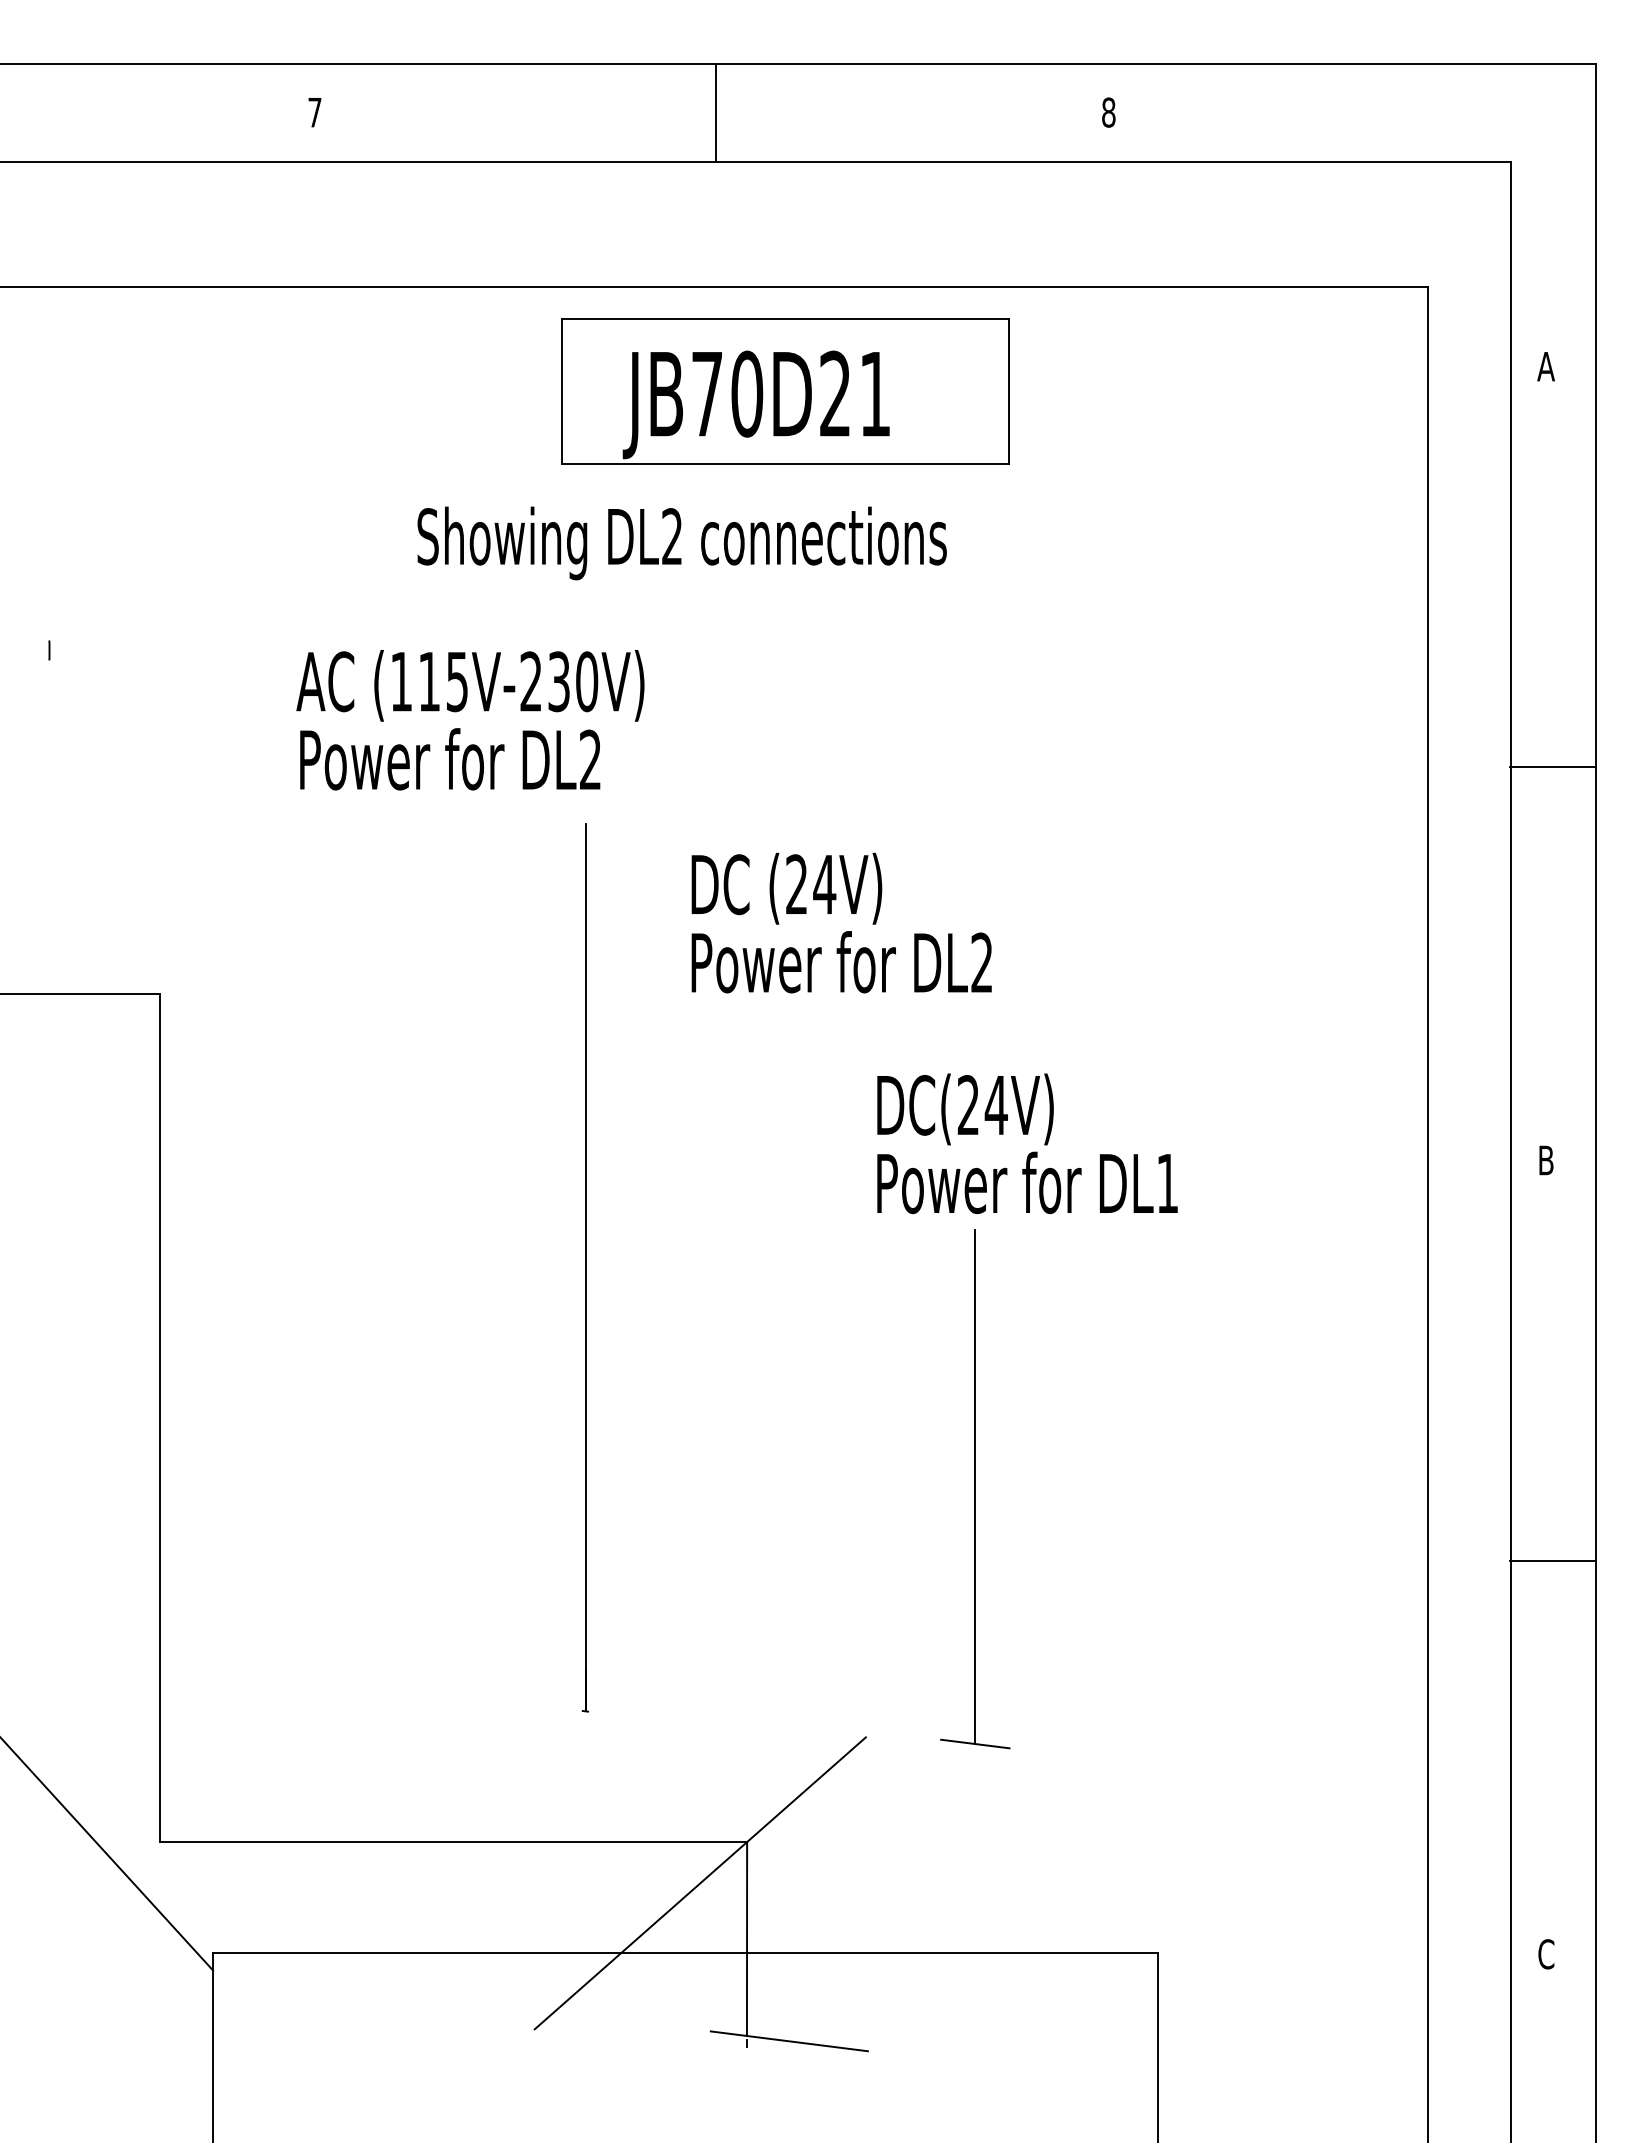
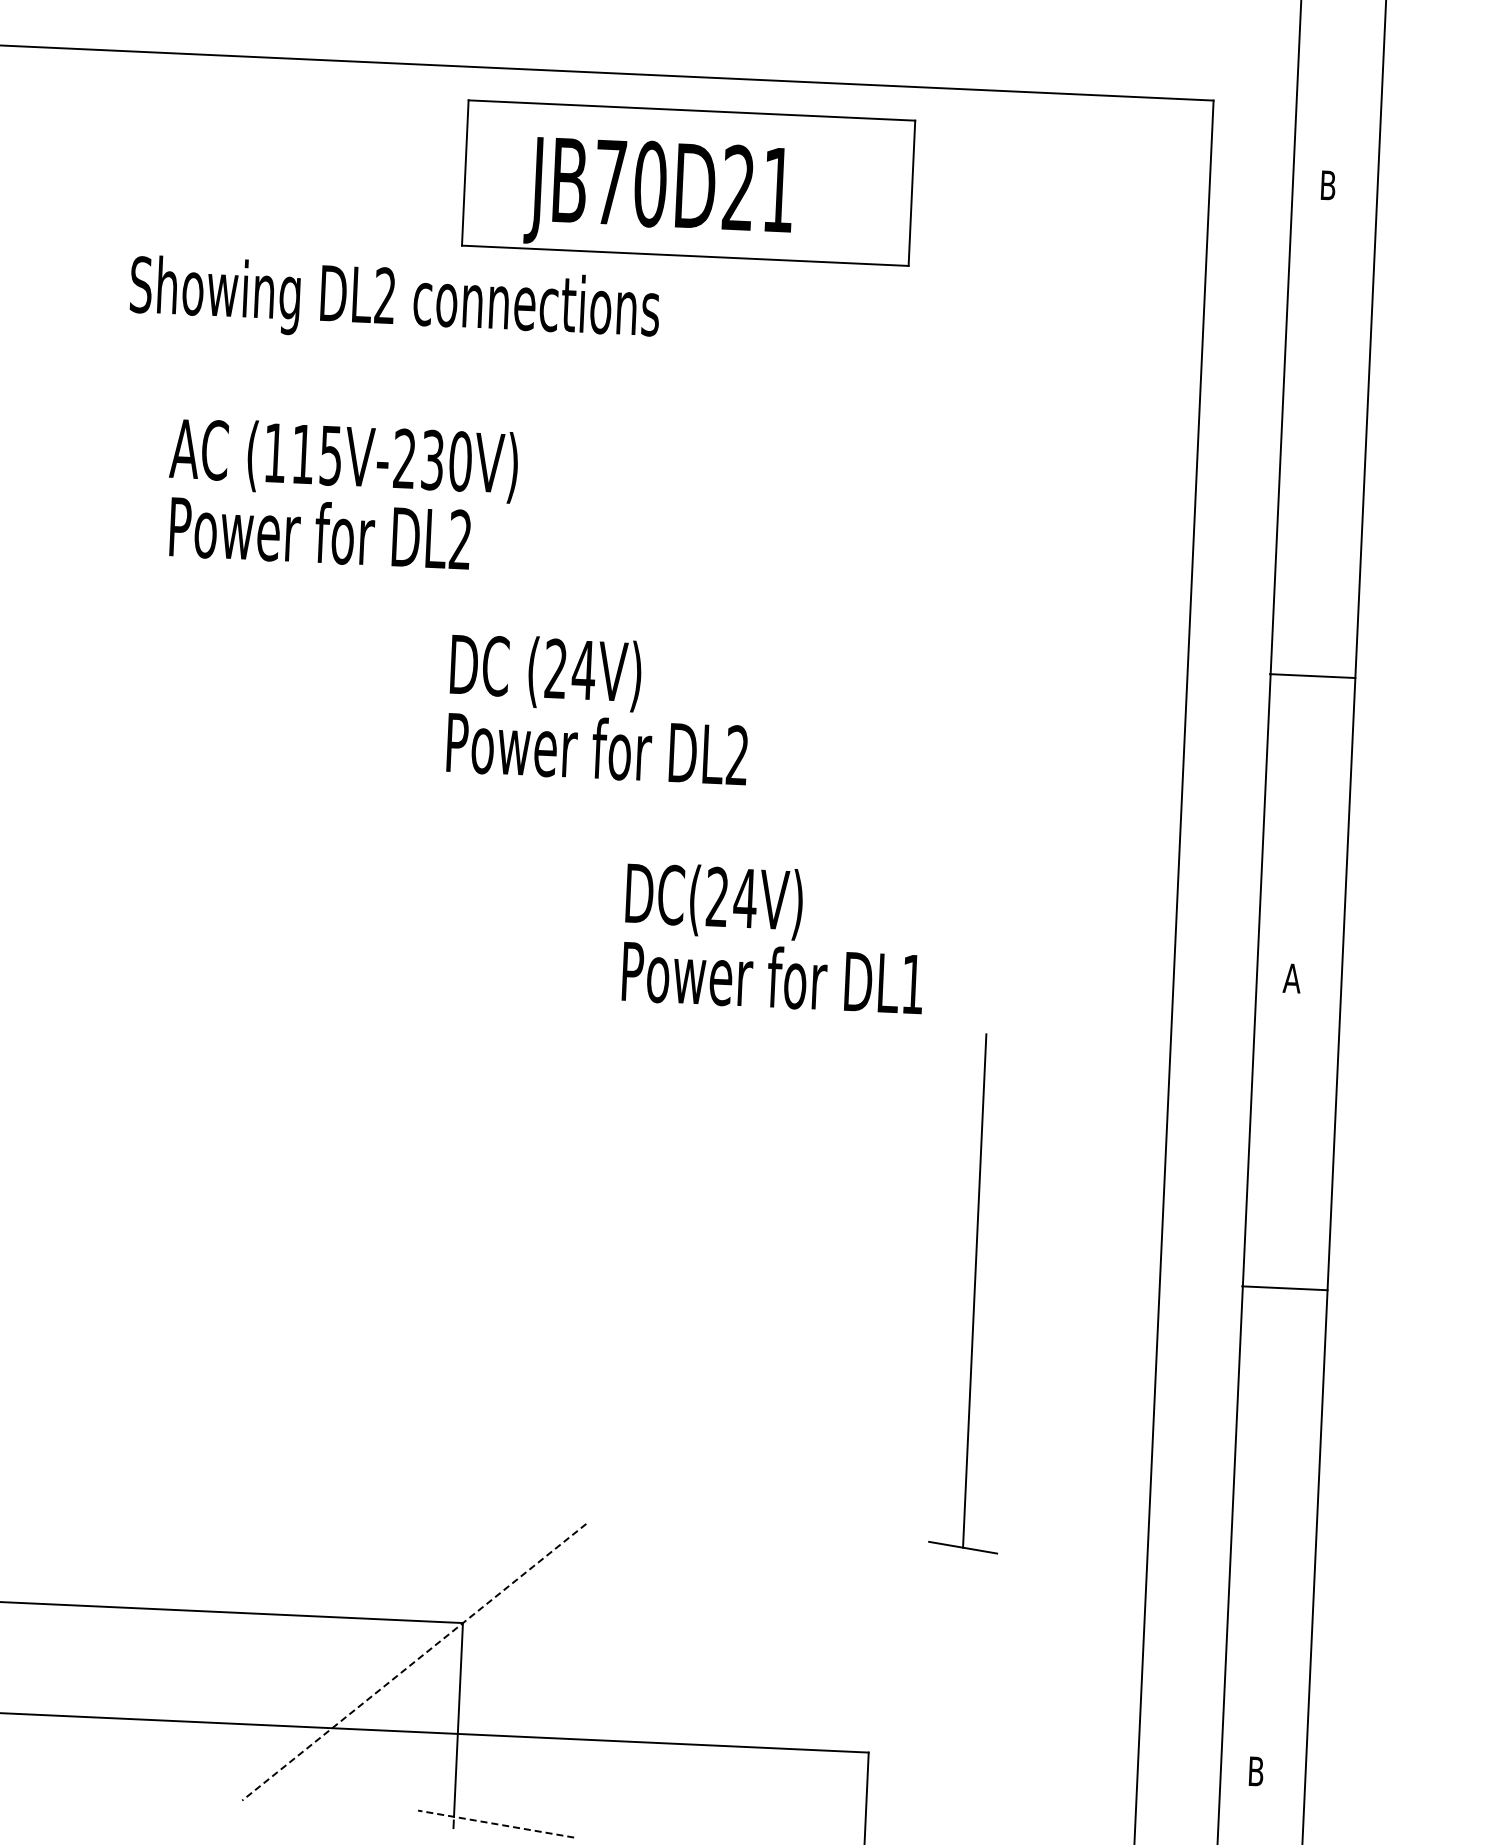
text: (1545, 366) -> (1327, 185), A -> B
part: (785, 391) -> (688, 183), moved
text: (681, 543) -> (394, 303), moved
text: (470, 720) -> (342, 494), moved
line: (1552, 767) -> (1312, 676), moved
text: (1545, 1160) -> (1291, 978), B -> A
part: (584, 1267) -> (326, 1041), removed
part: (975, 1489) -> (974, 1293), moved
line: (1552, 1561) -> (1284, 1288), moved
line: (700, 1883) -> (414, 1662), solid -> dashed
text: (1546, 1954) -> (1256, 1771), C -> B
line: (788, 2041) -> (495, 1824), solid -> dashed

